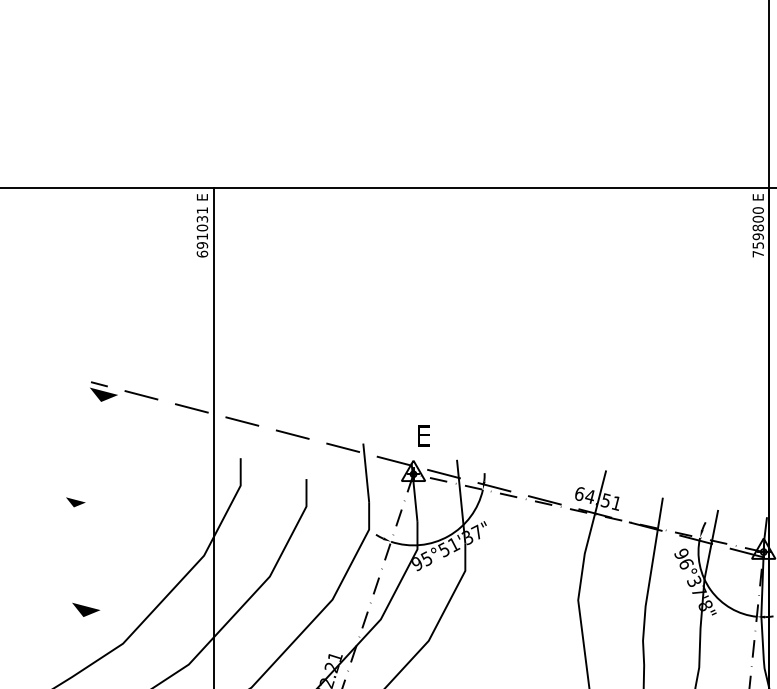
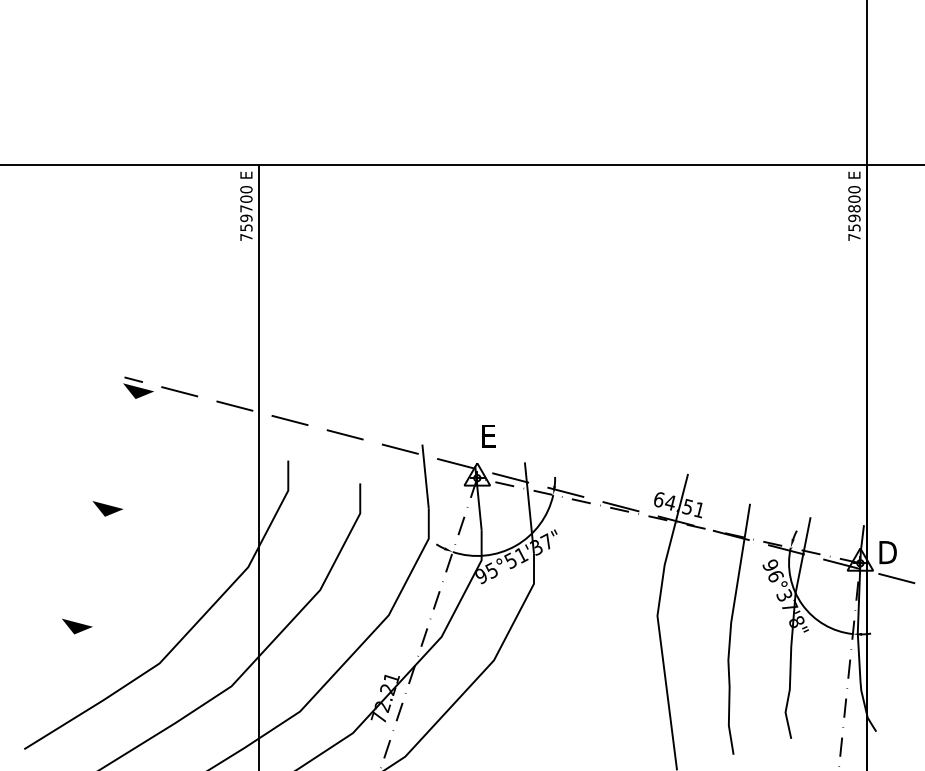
text: (202, 232) -> (246, 213), 691031 -> 759700
part: (75, 501) -> (107, 508), size x1.43
part: (86, 609) -> (77, 626), moved

